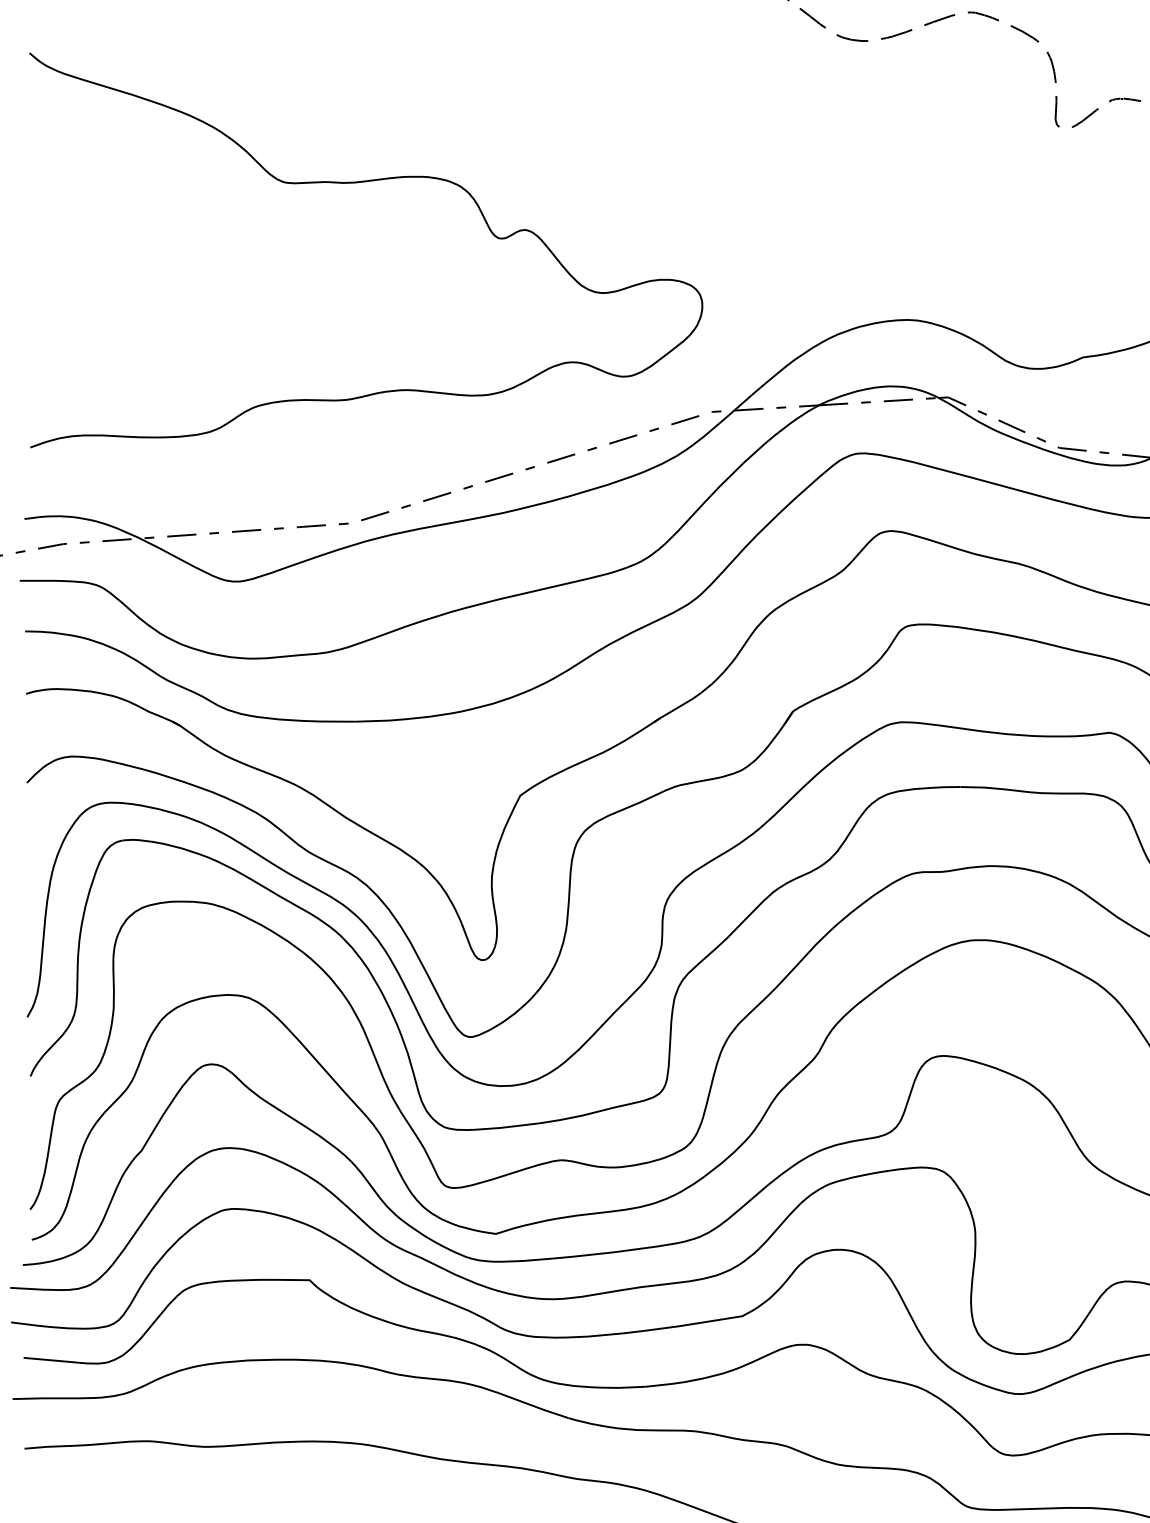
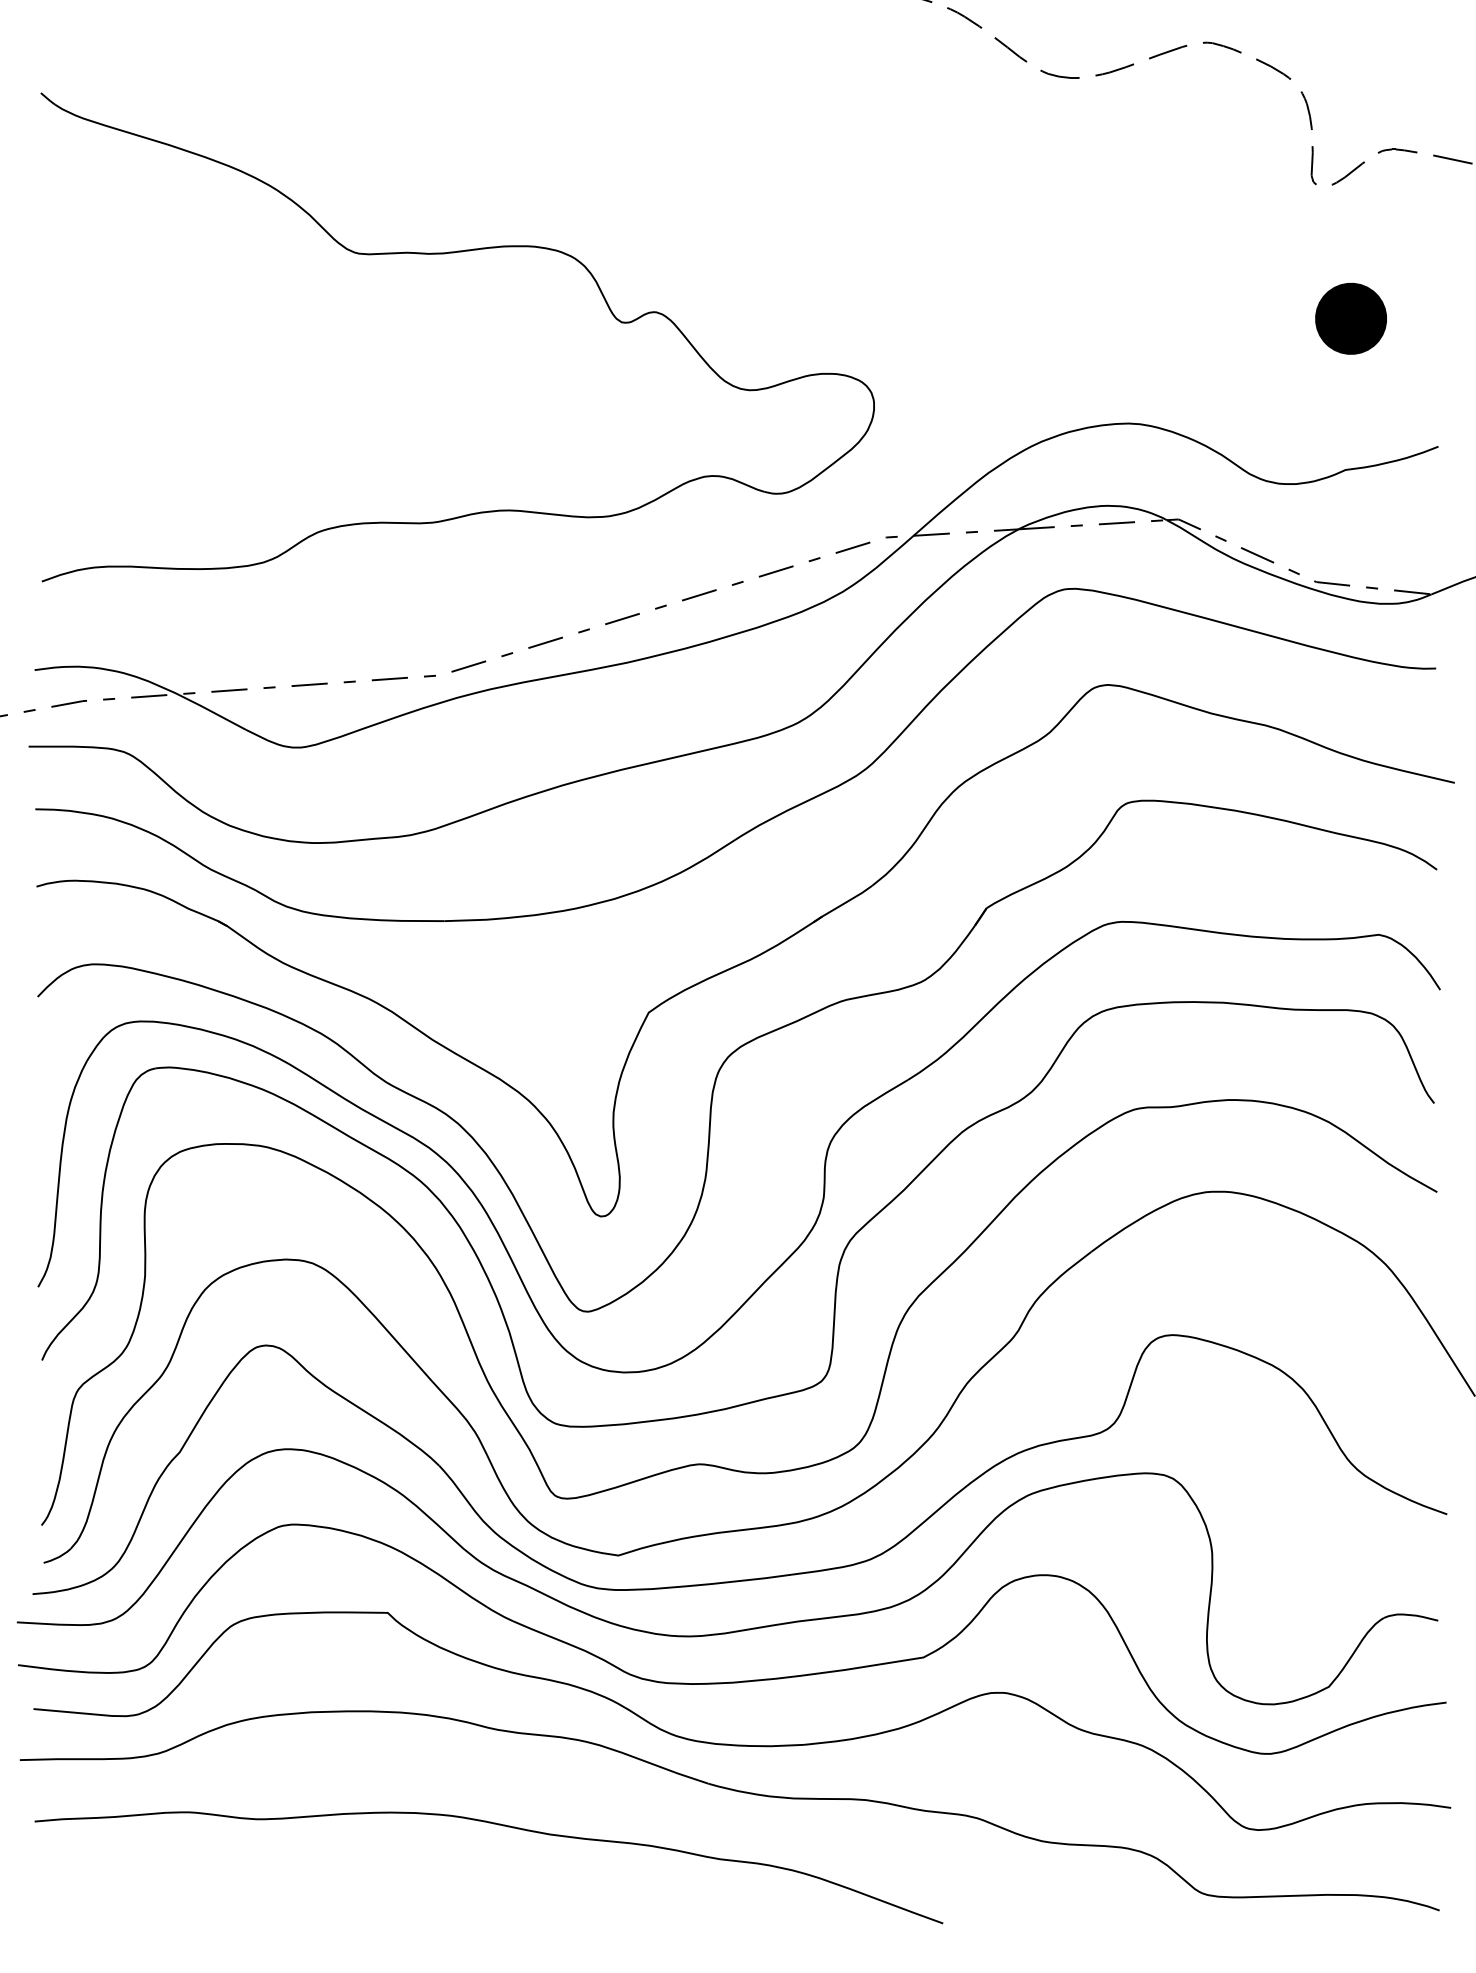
part: (1086, 235) -> (1350, 318), added

